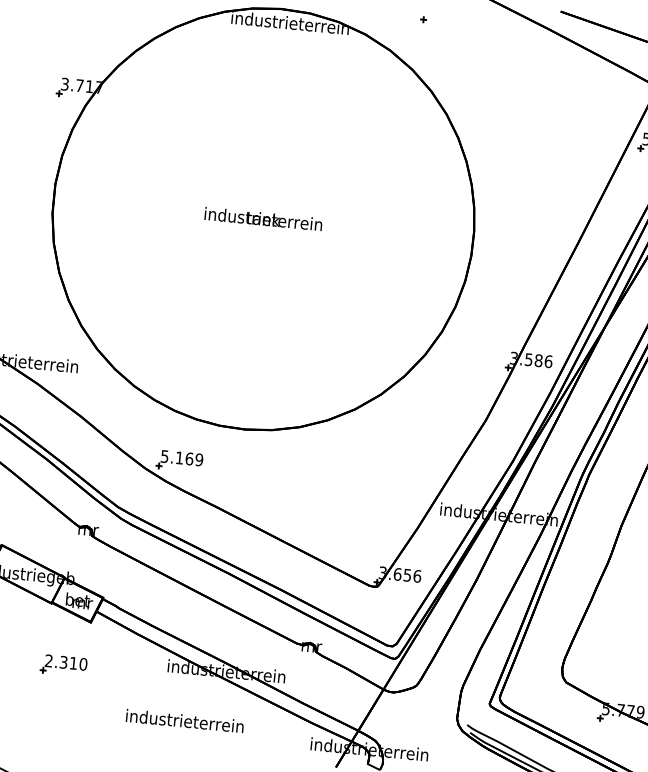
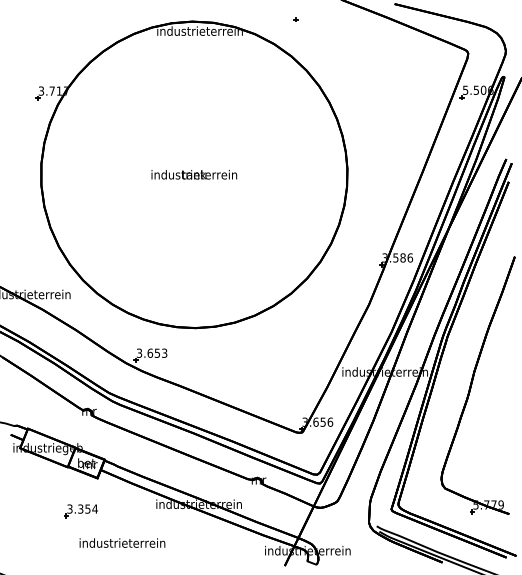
text: (182, 457) -> (152, 352), 5.169 -> 3.653
text: (66, 661) -> (82, 508), 2.310 -> 3.354
text: (185, 720) -> (122, 542), moved

